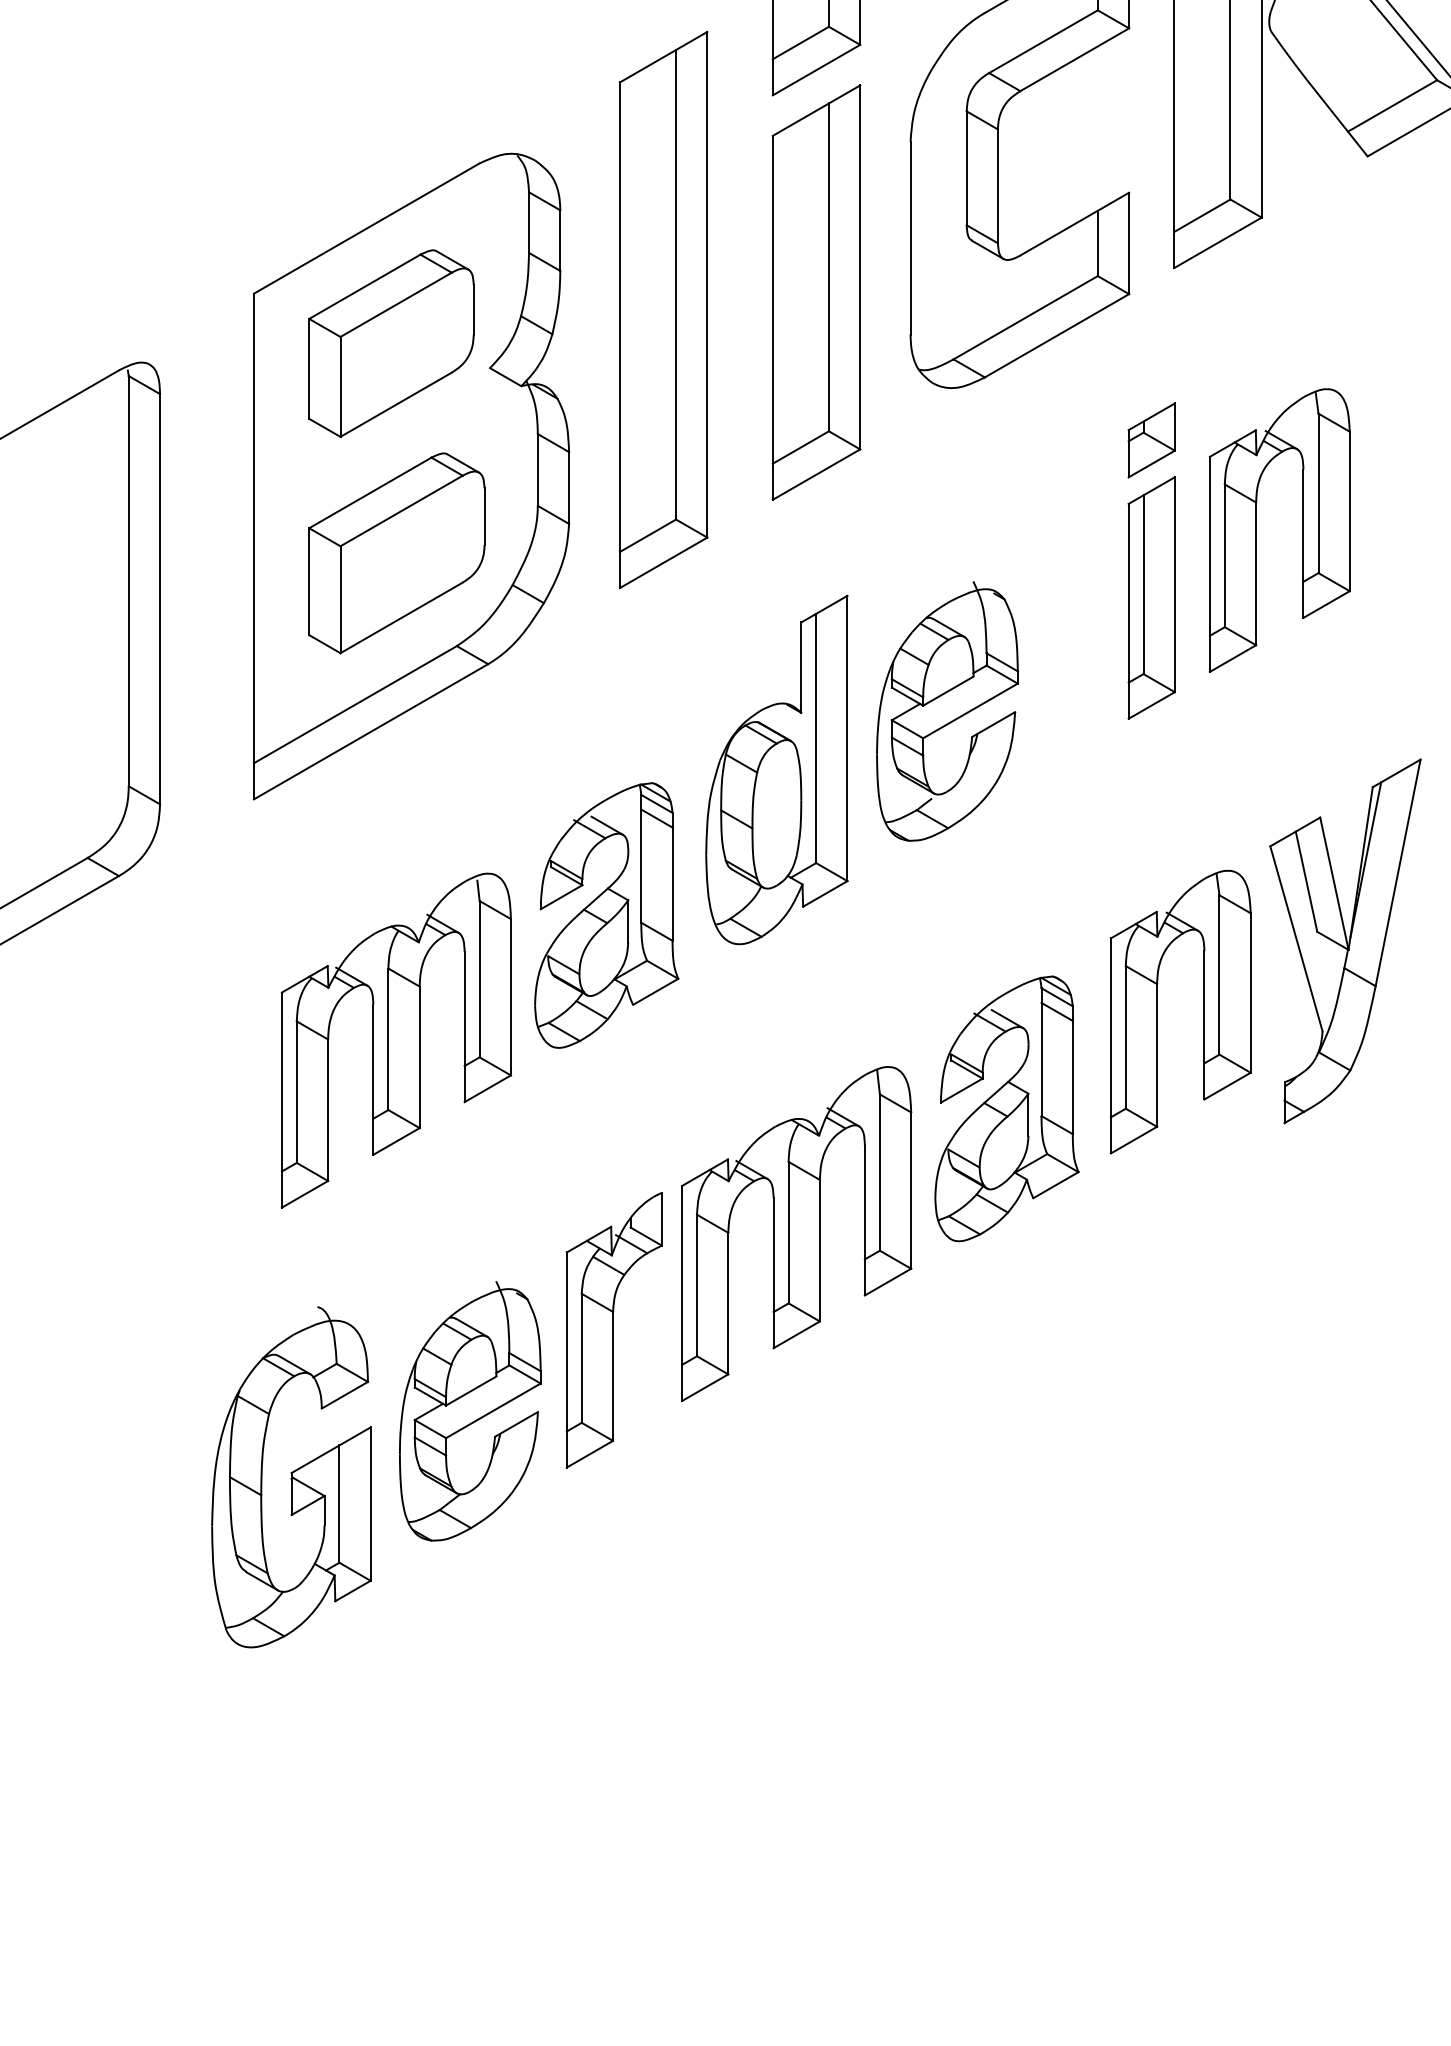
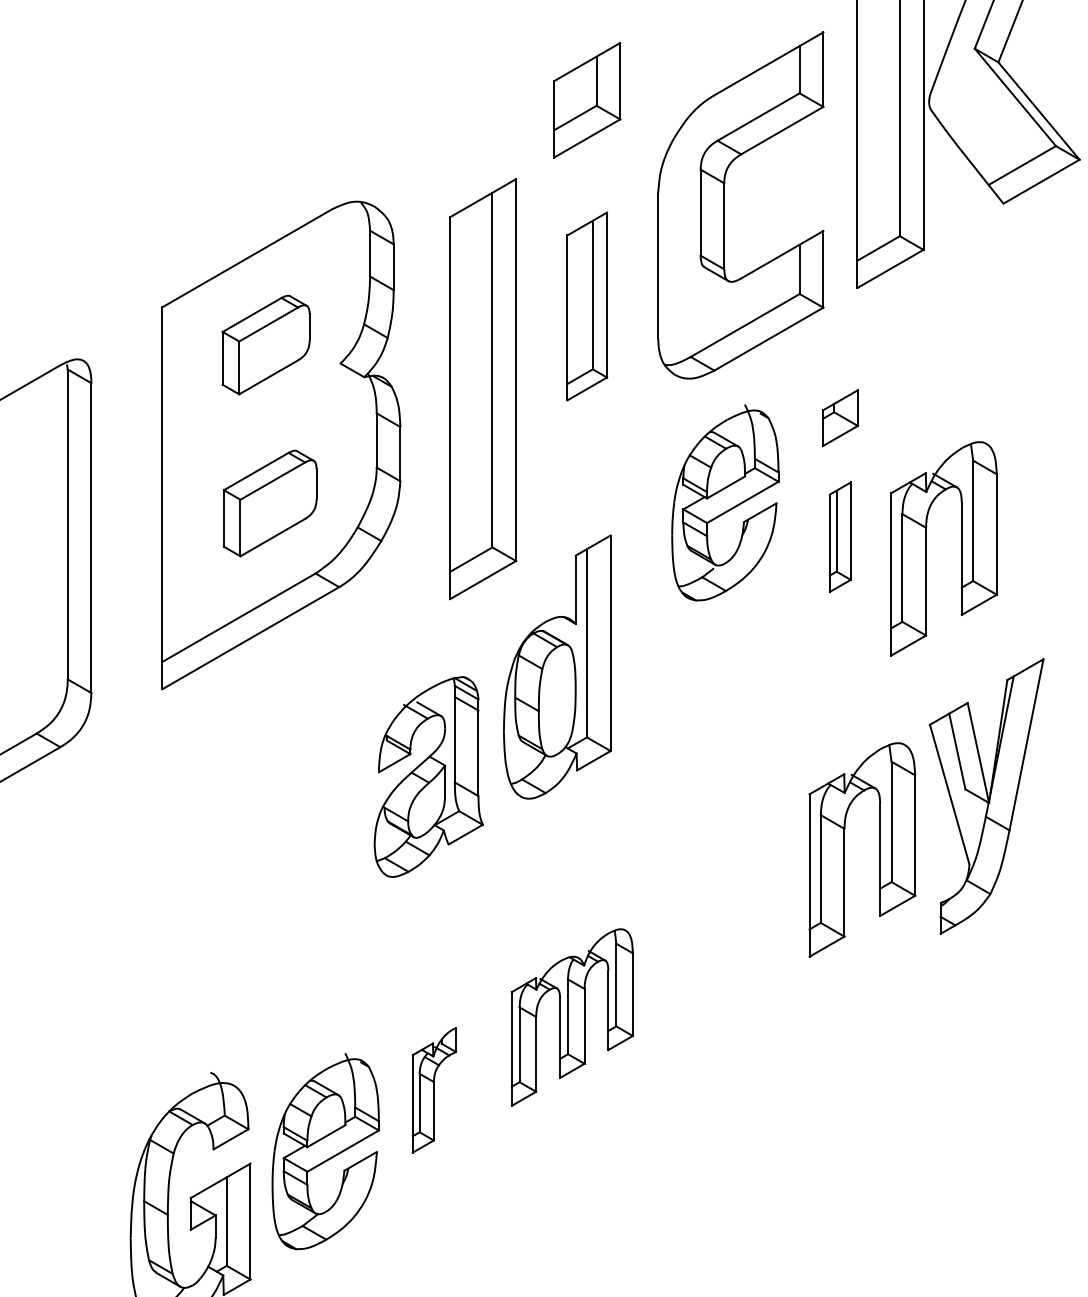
part: (816, 292) -> (587, 306), size x0.6
part: (663, 309) -> (482, 388), moved
part: (391, 343) -> (266, 344), size x0.7
part: (1256, 530) -> (926, 548), moved
part: (396, 553) -> (269, 503), size x0.7
part: (1151, 597) -> (840, 536), size x0.6
part: (947, 711) -> (725, 502), moved
part: (396, 1040) -> (269, 871), removed
part: (1006, 1108) -> (730, 922), removed
part: (796, 1233) -> (572, 1017), size x0.7
part: (613, 1330) -> (433, 1090), size x0.6

